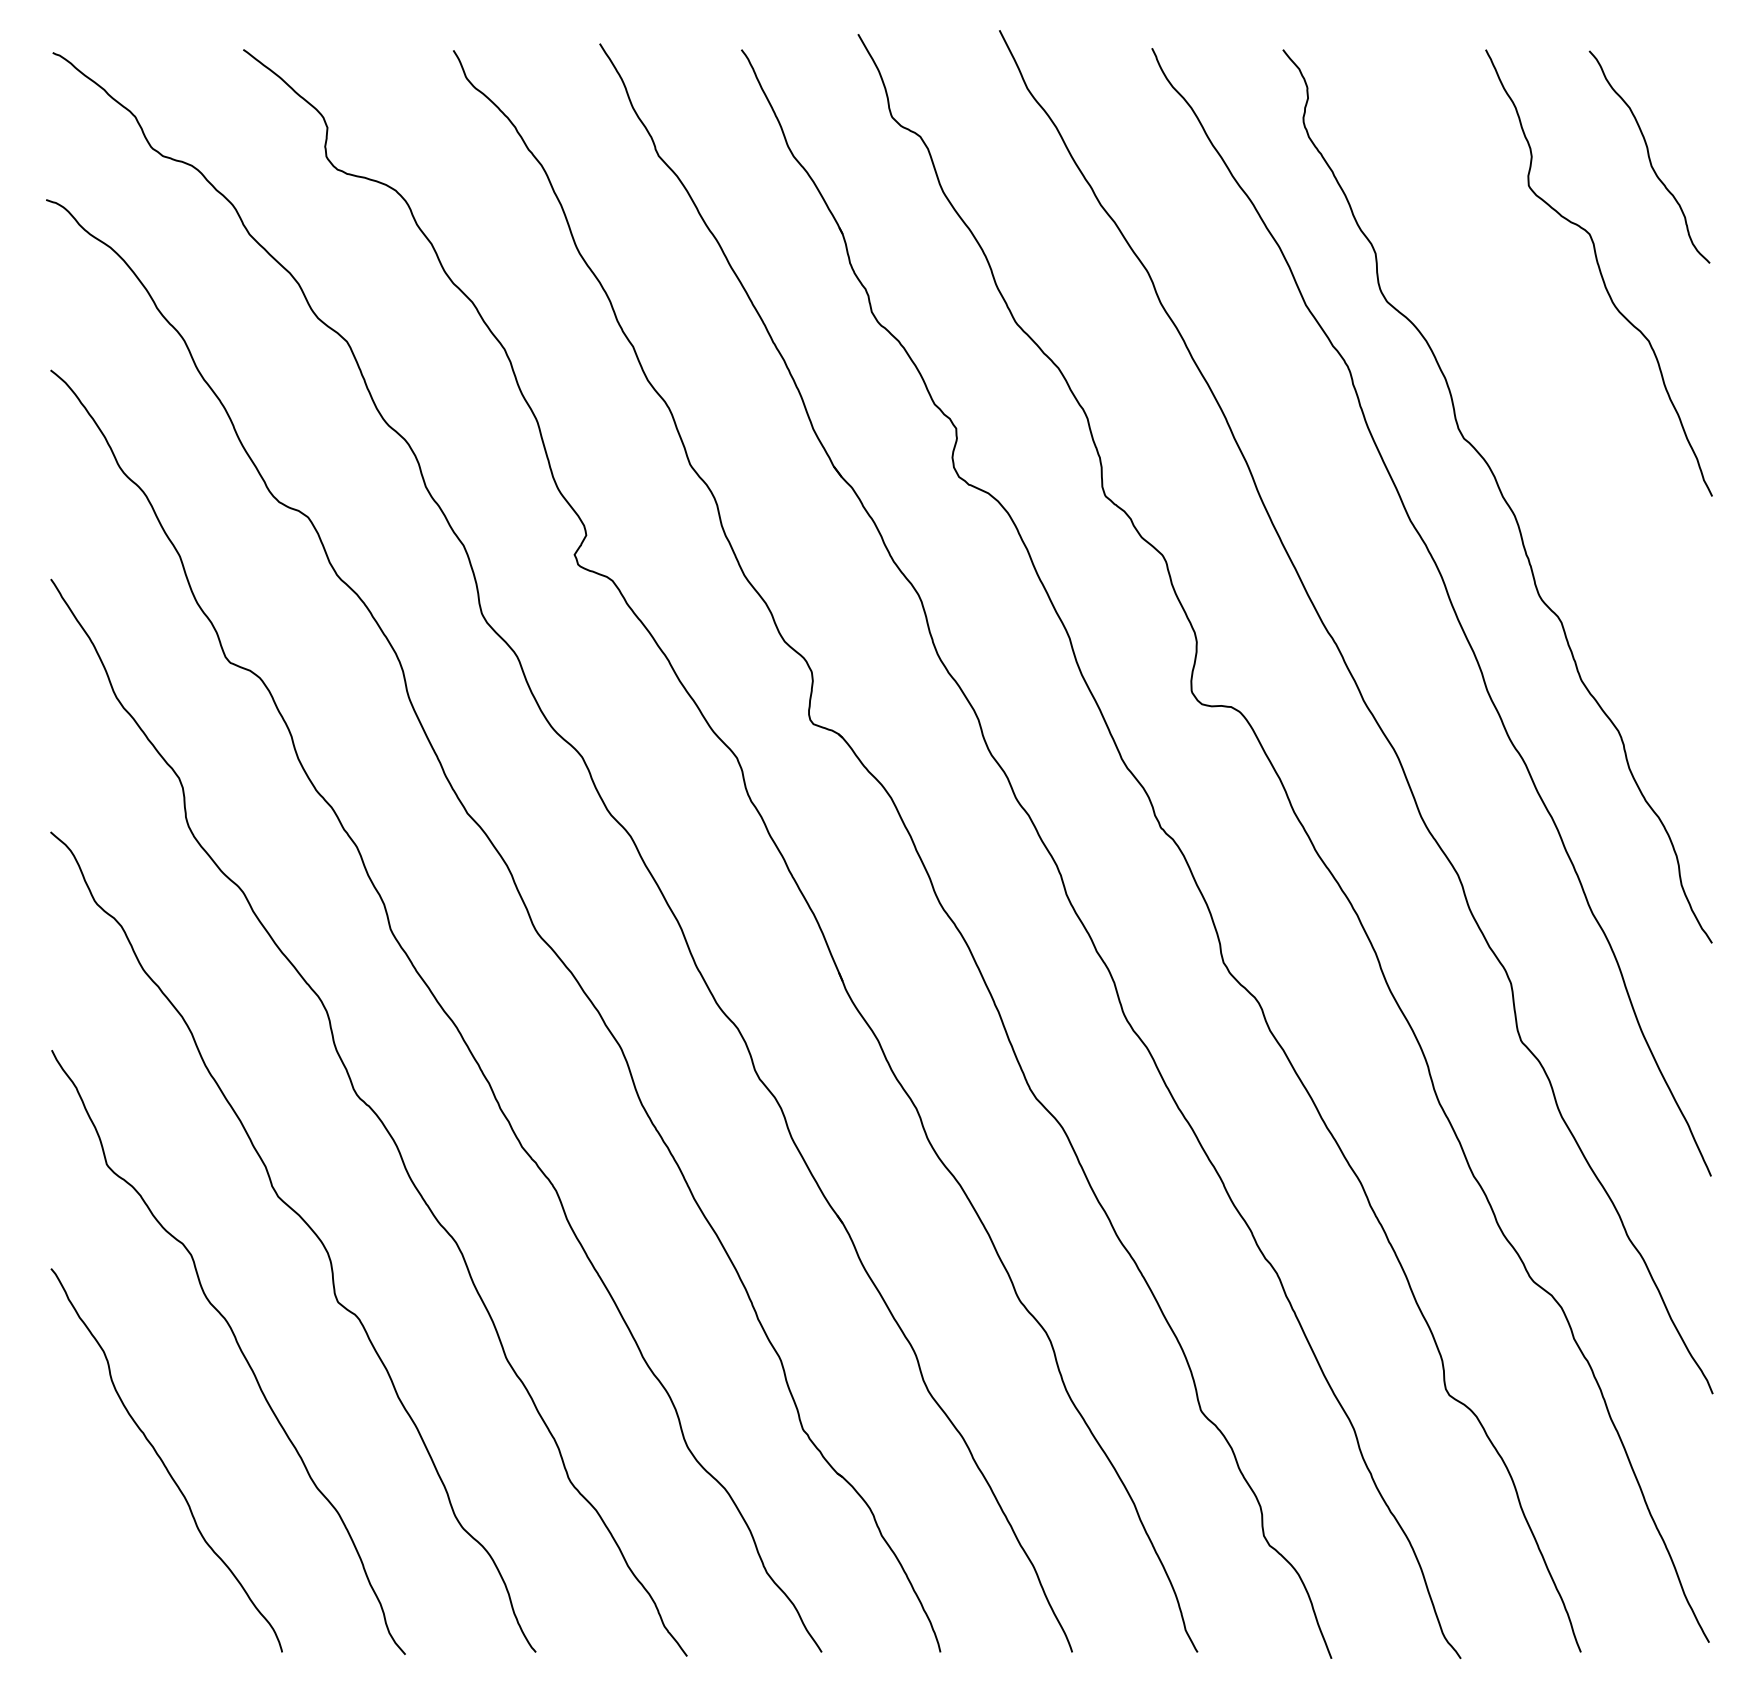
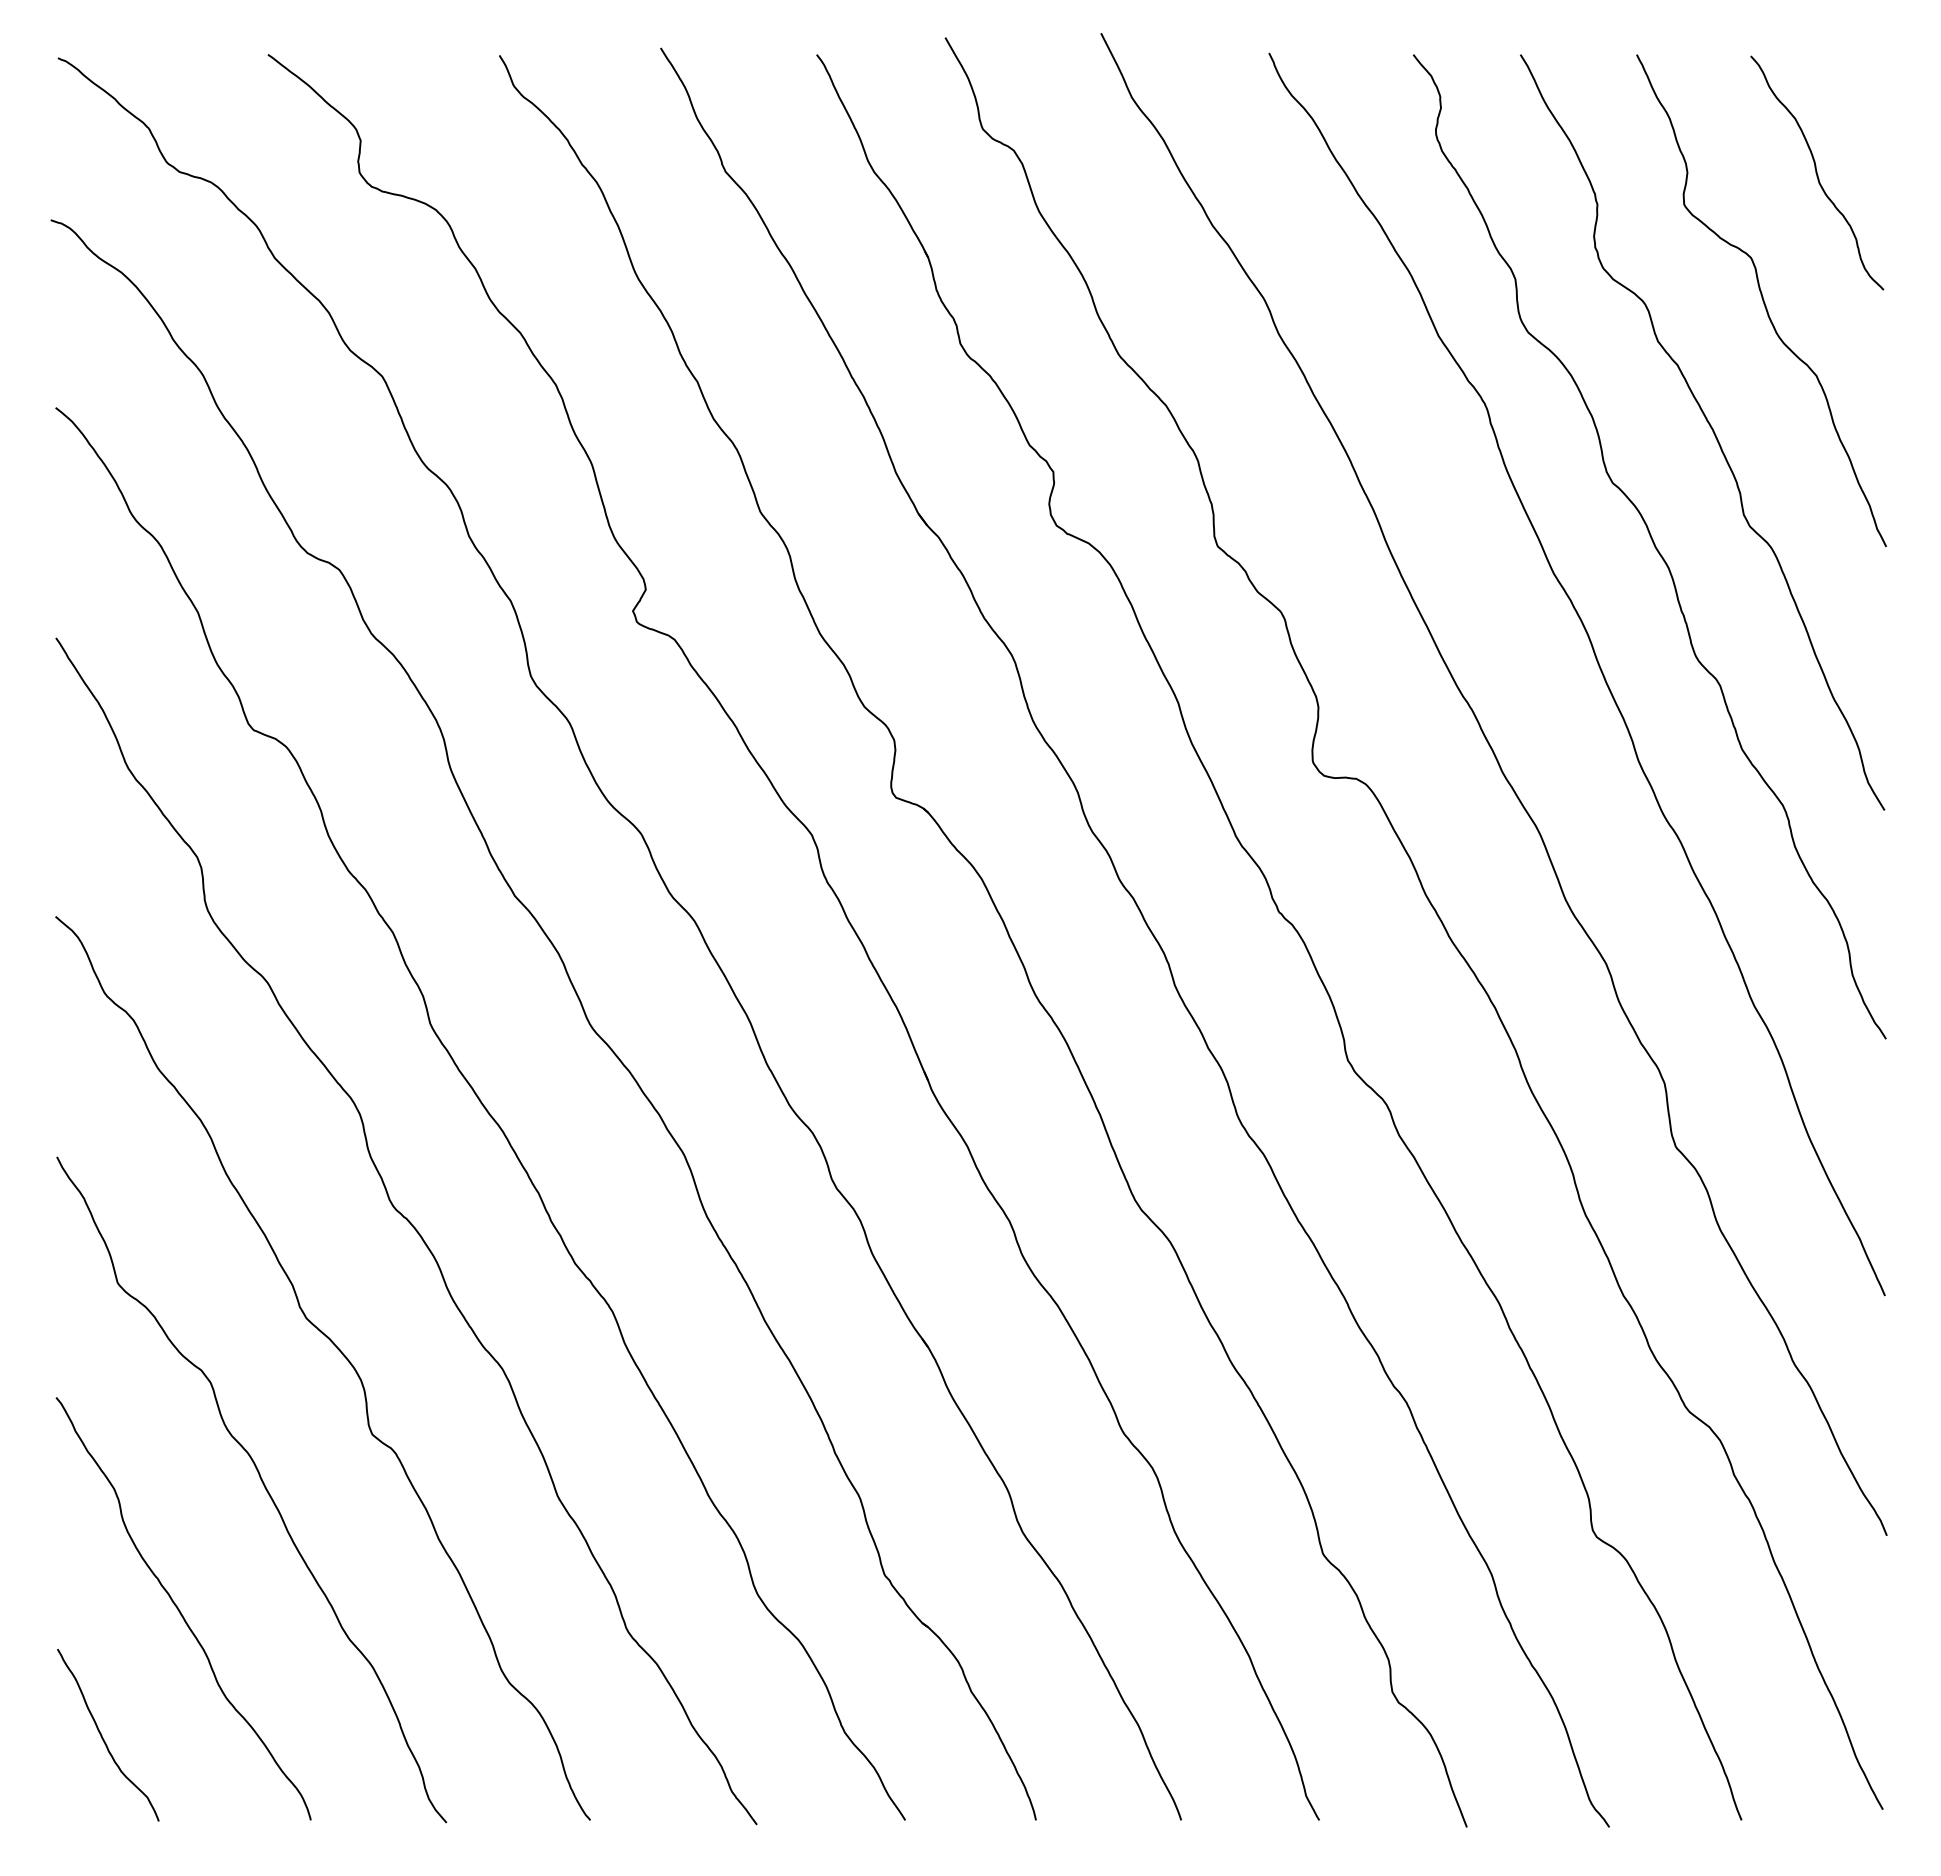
curve: (1551, 387) -> (1709, 426), added
curve: (94, 1577) -> (103, 1737), added

